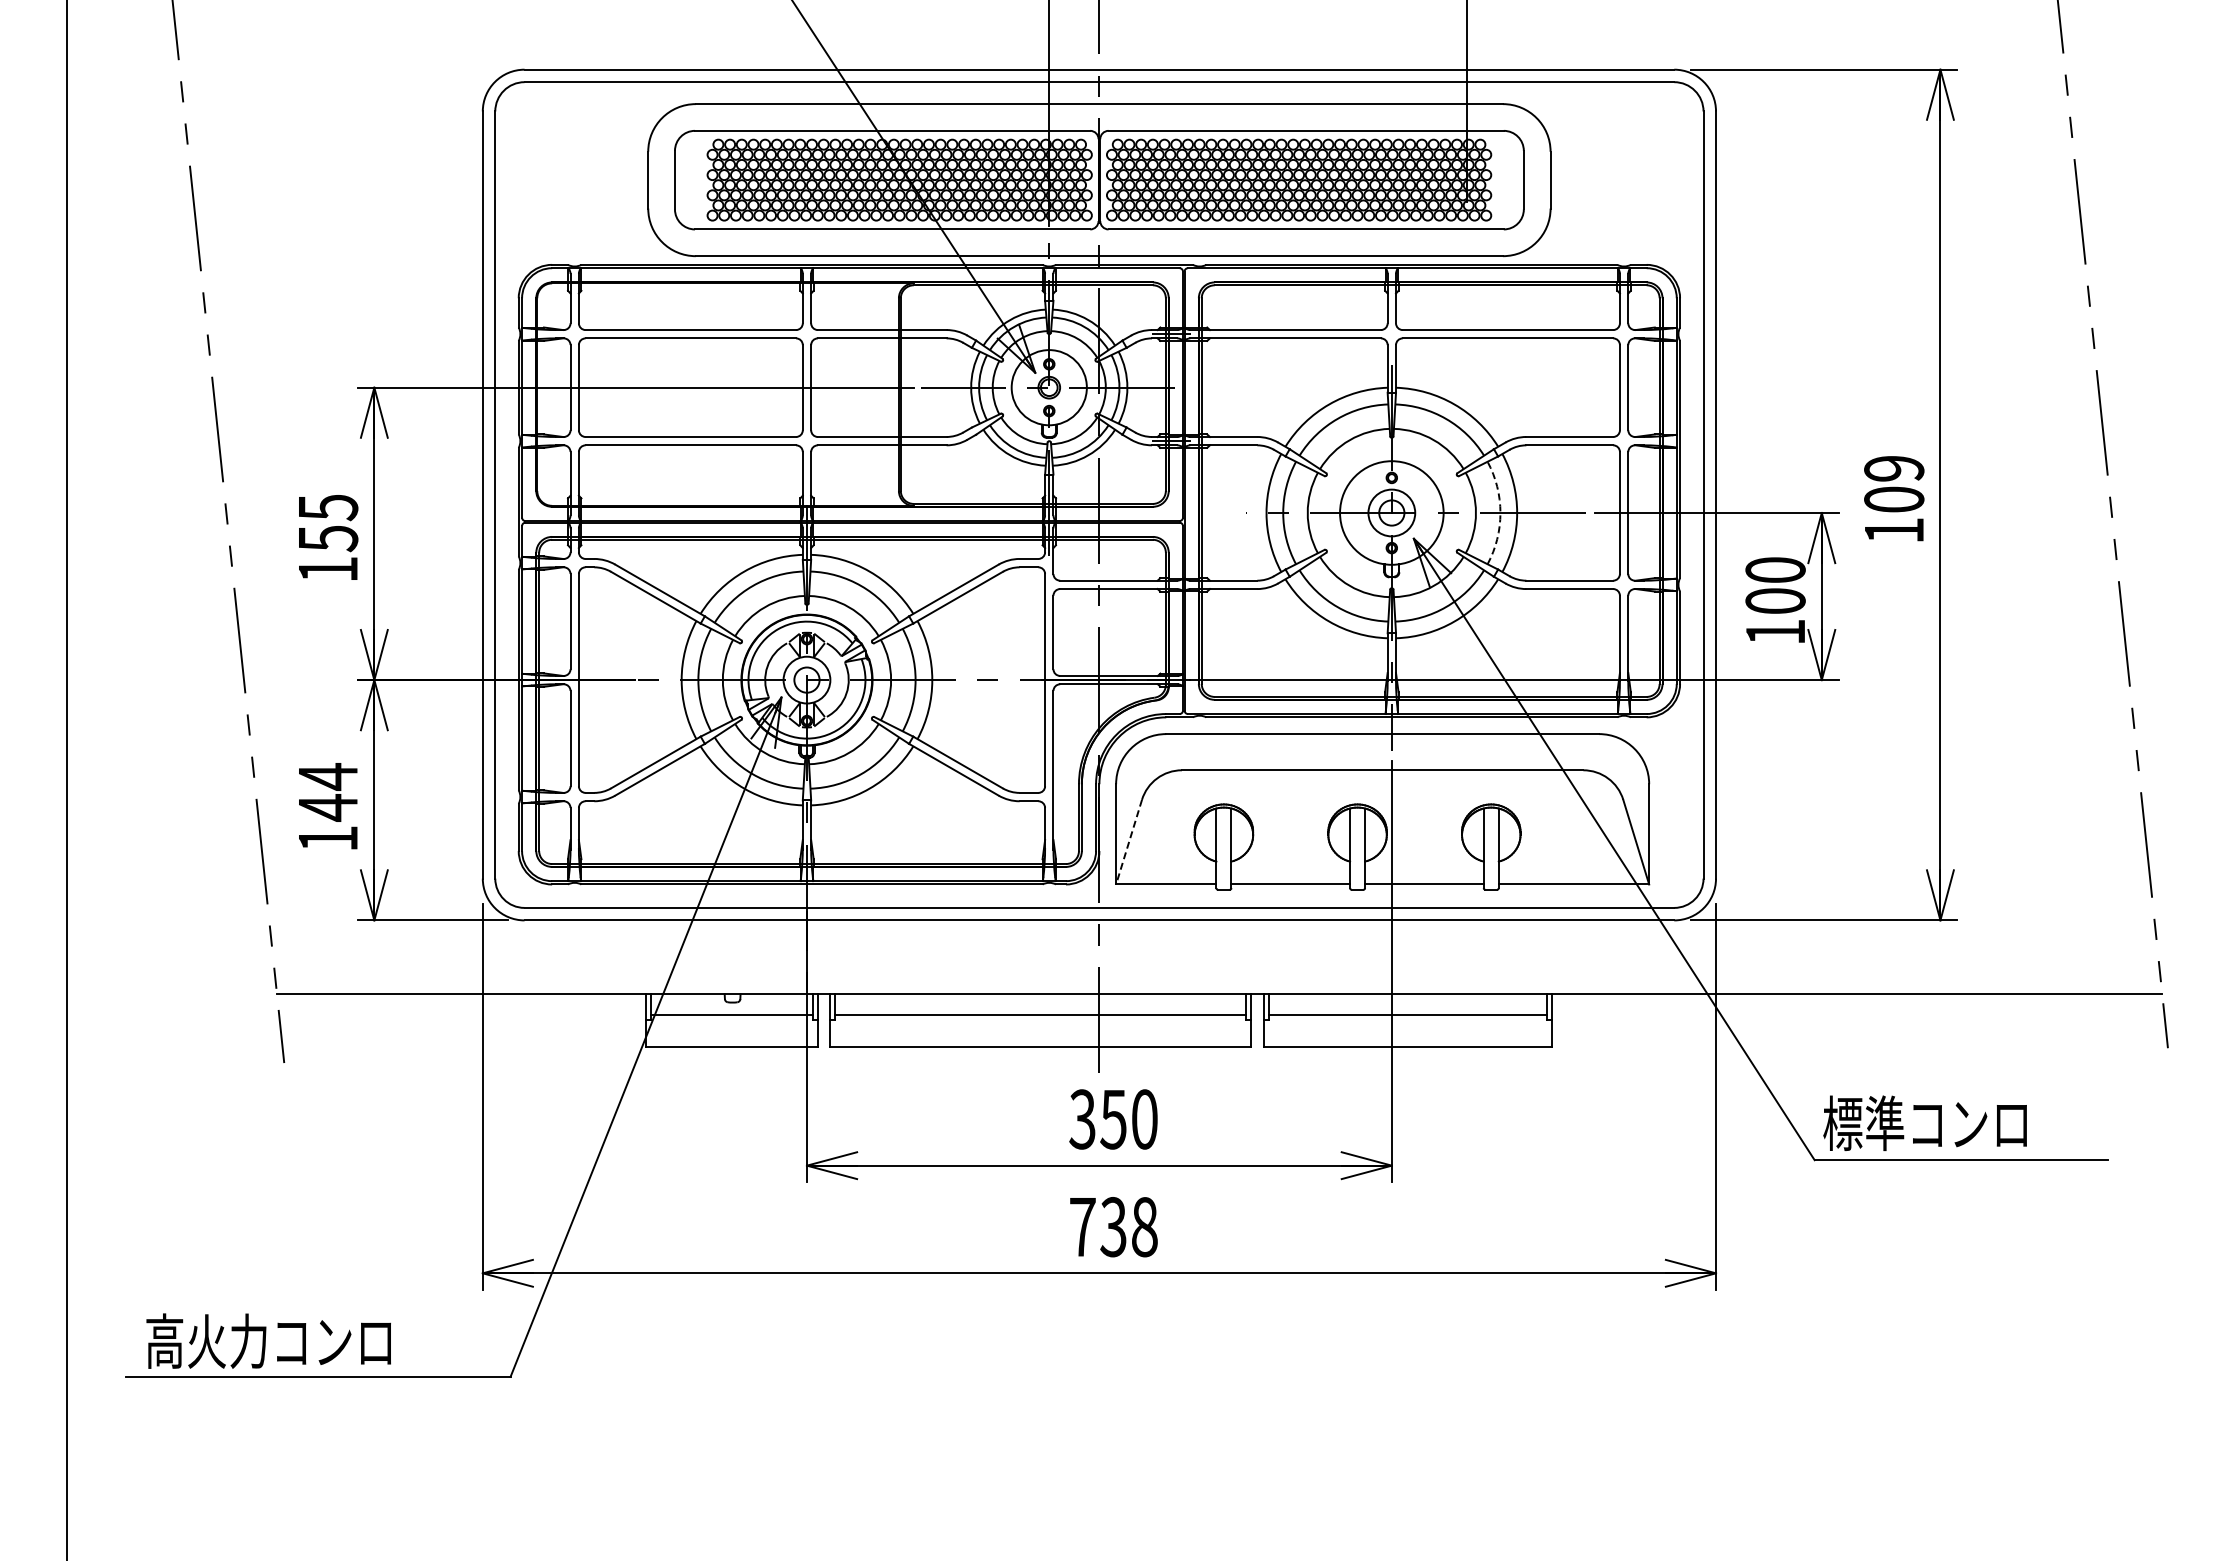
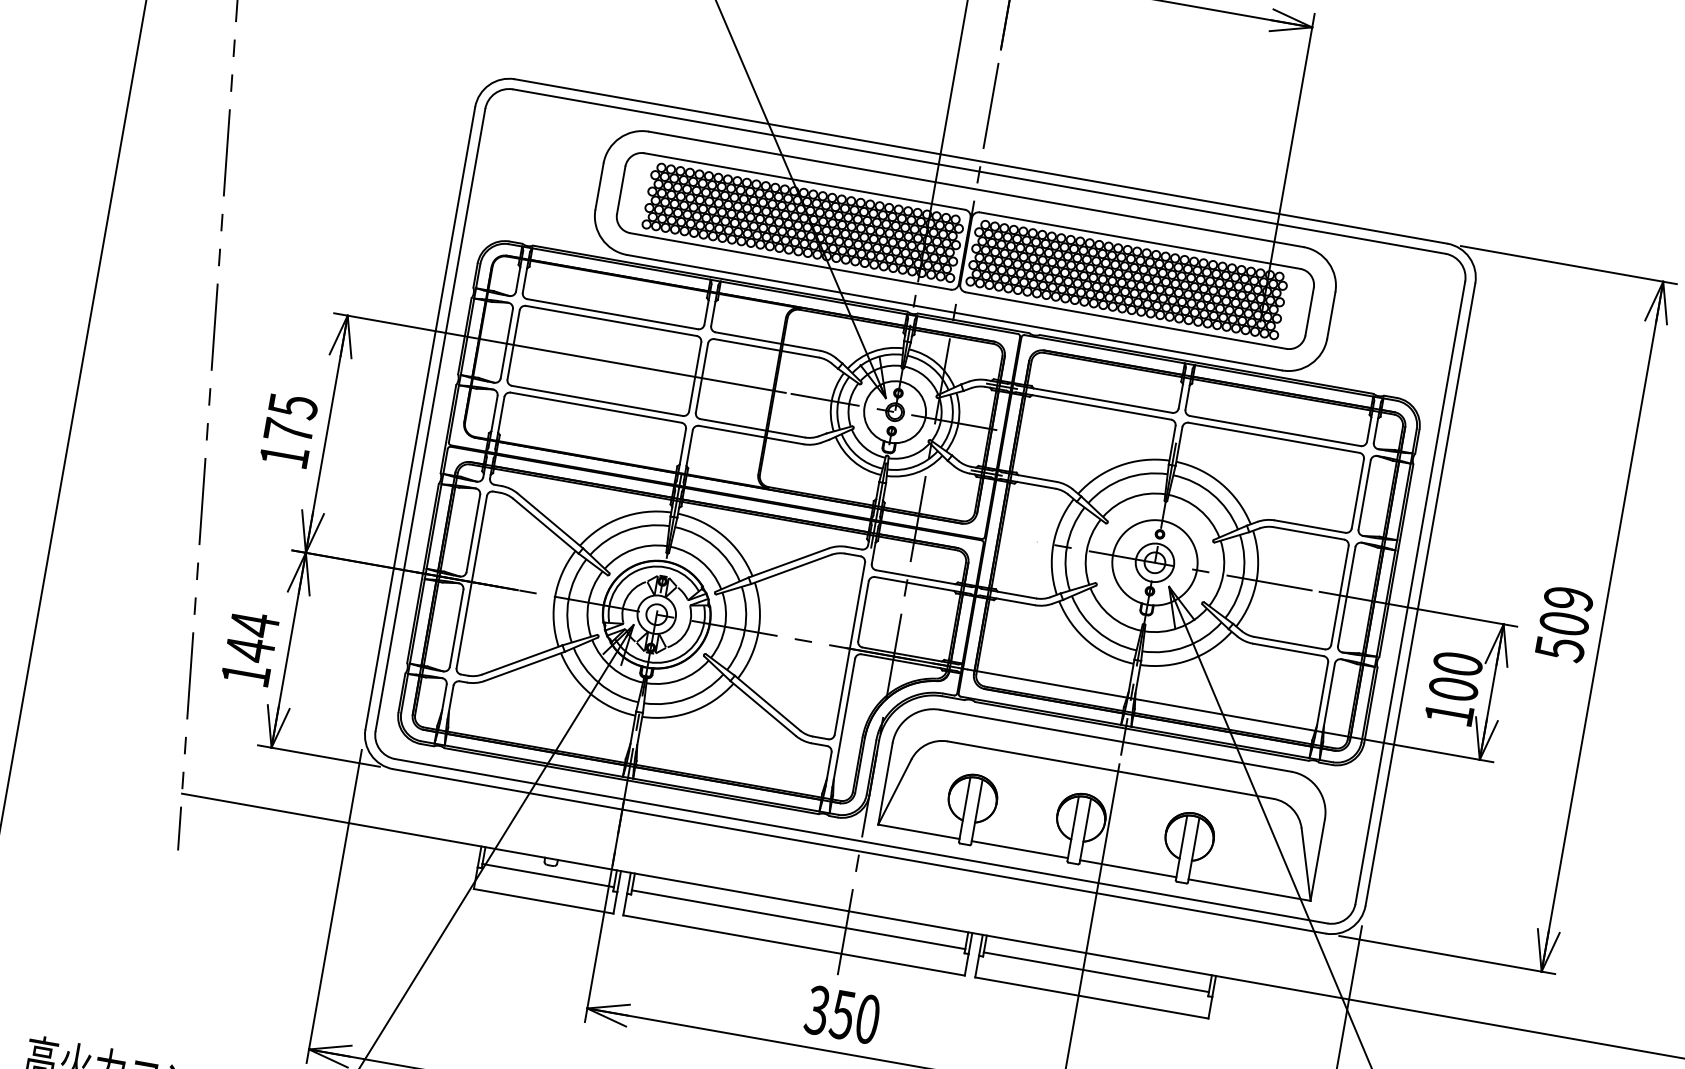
arc: (1500, 513) -> (1243, 578), dashed -> solid
text: (1894, 531) -> (1559, 649), 109 -> 509
text: (328, 538) -> (288, 431), 155 -> 175
line: (1128, 842) -> (894, 792), dashed -> solid

